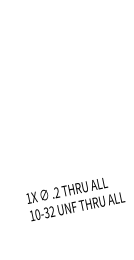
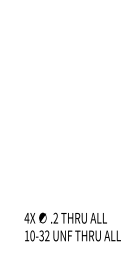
text: (28, 198) -> (26, 218), 1X -> 4X

